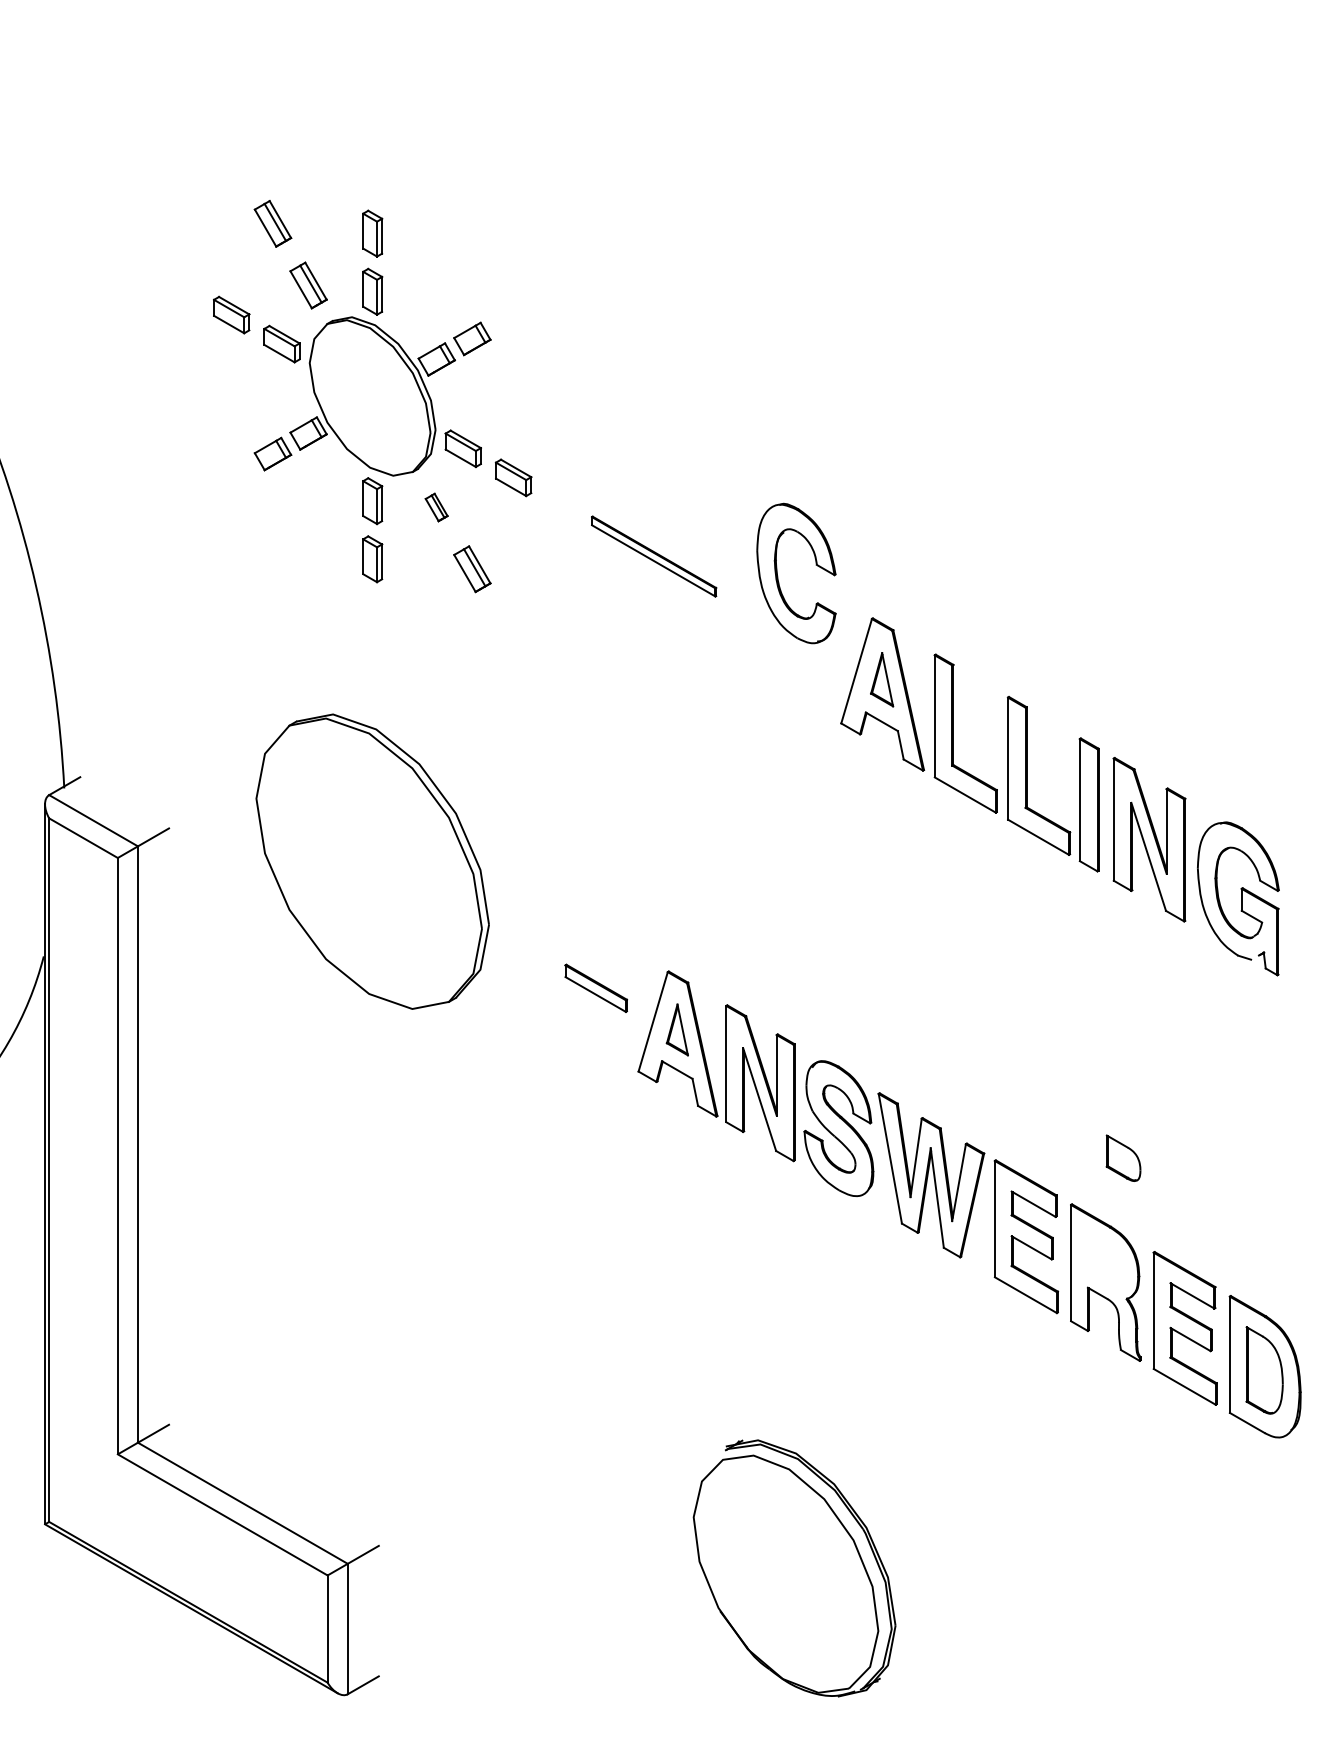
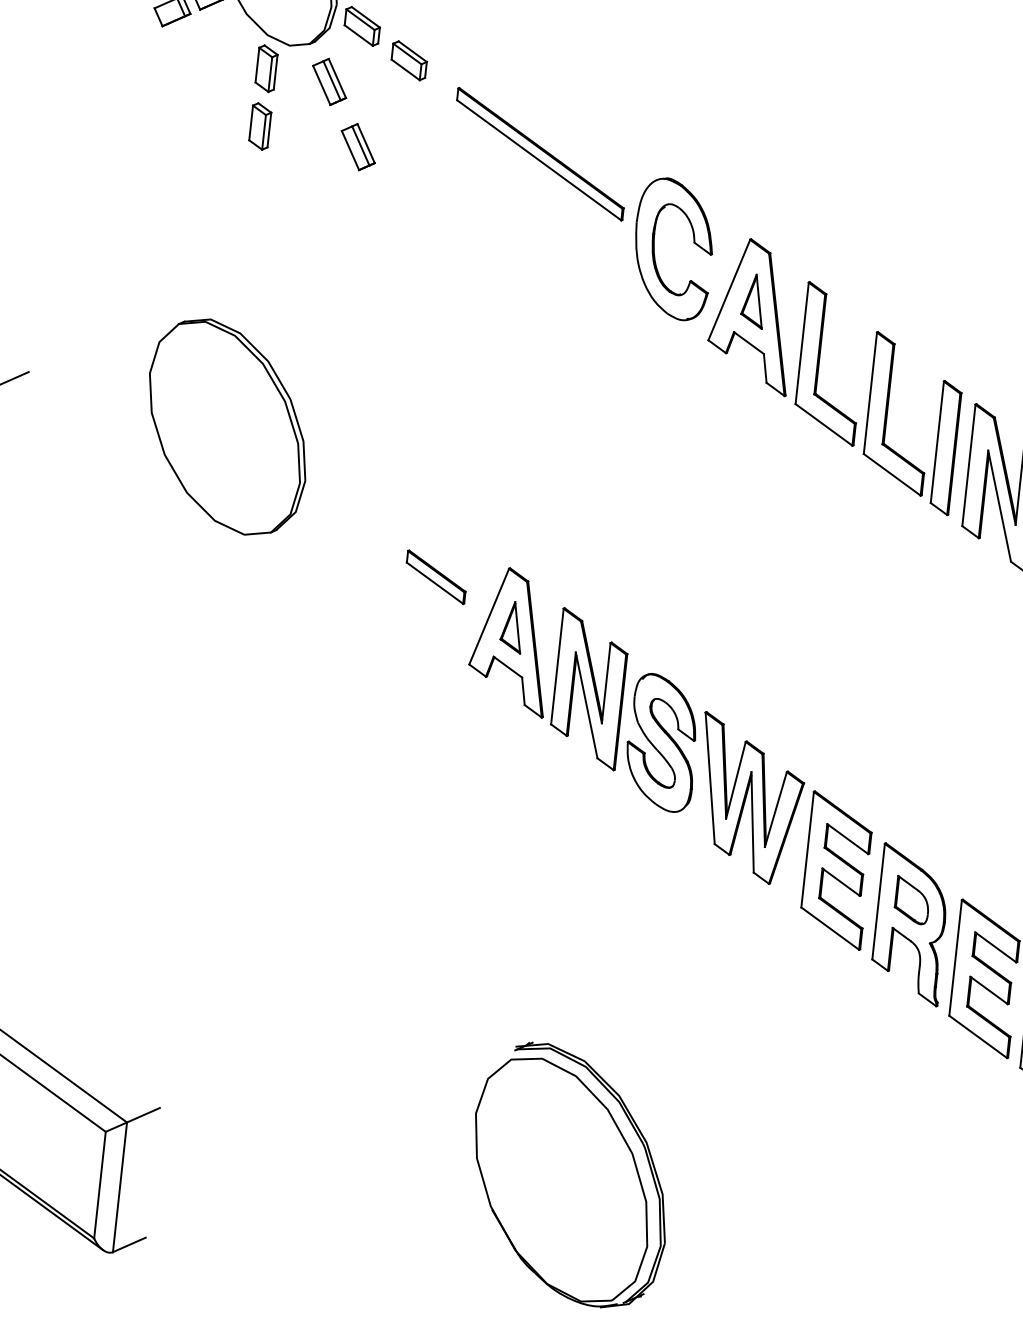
part: (436, 507) -> (329, 81), size x1.67
part: (653, 556) -> (539, 154), size x1.43
part: (778, 576) -> (655, 250), moved
part: (372, 861) -> (227, 426), size x0.71
part: (1123, 1157) -> (912, 899), moved

